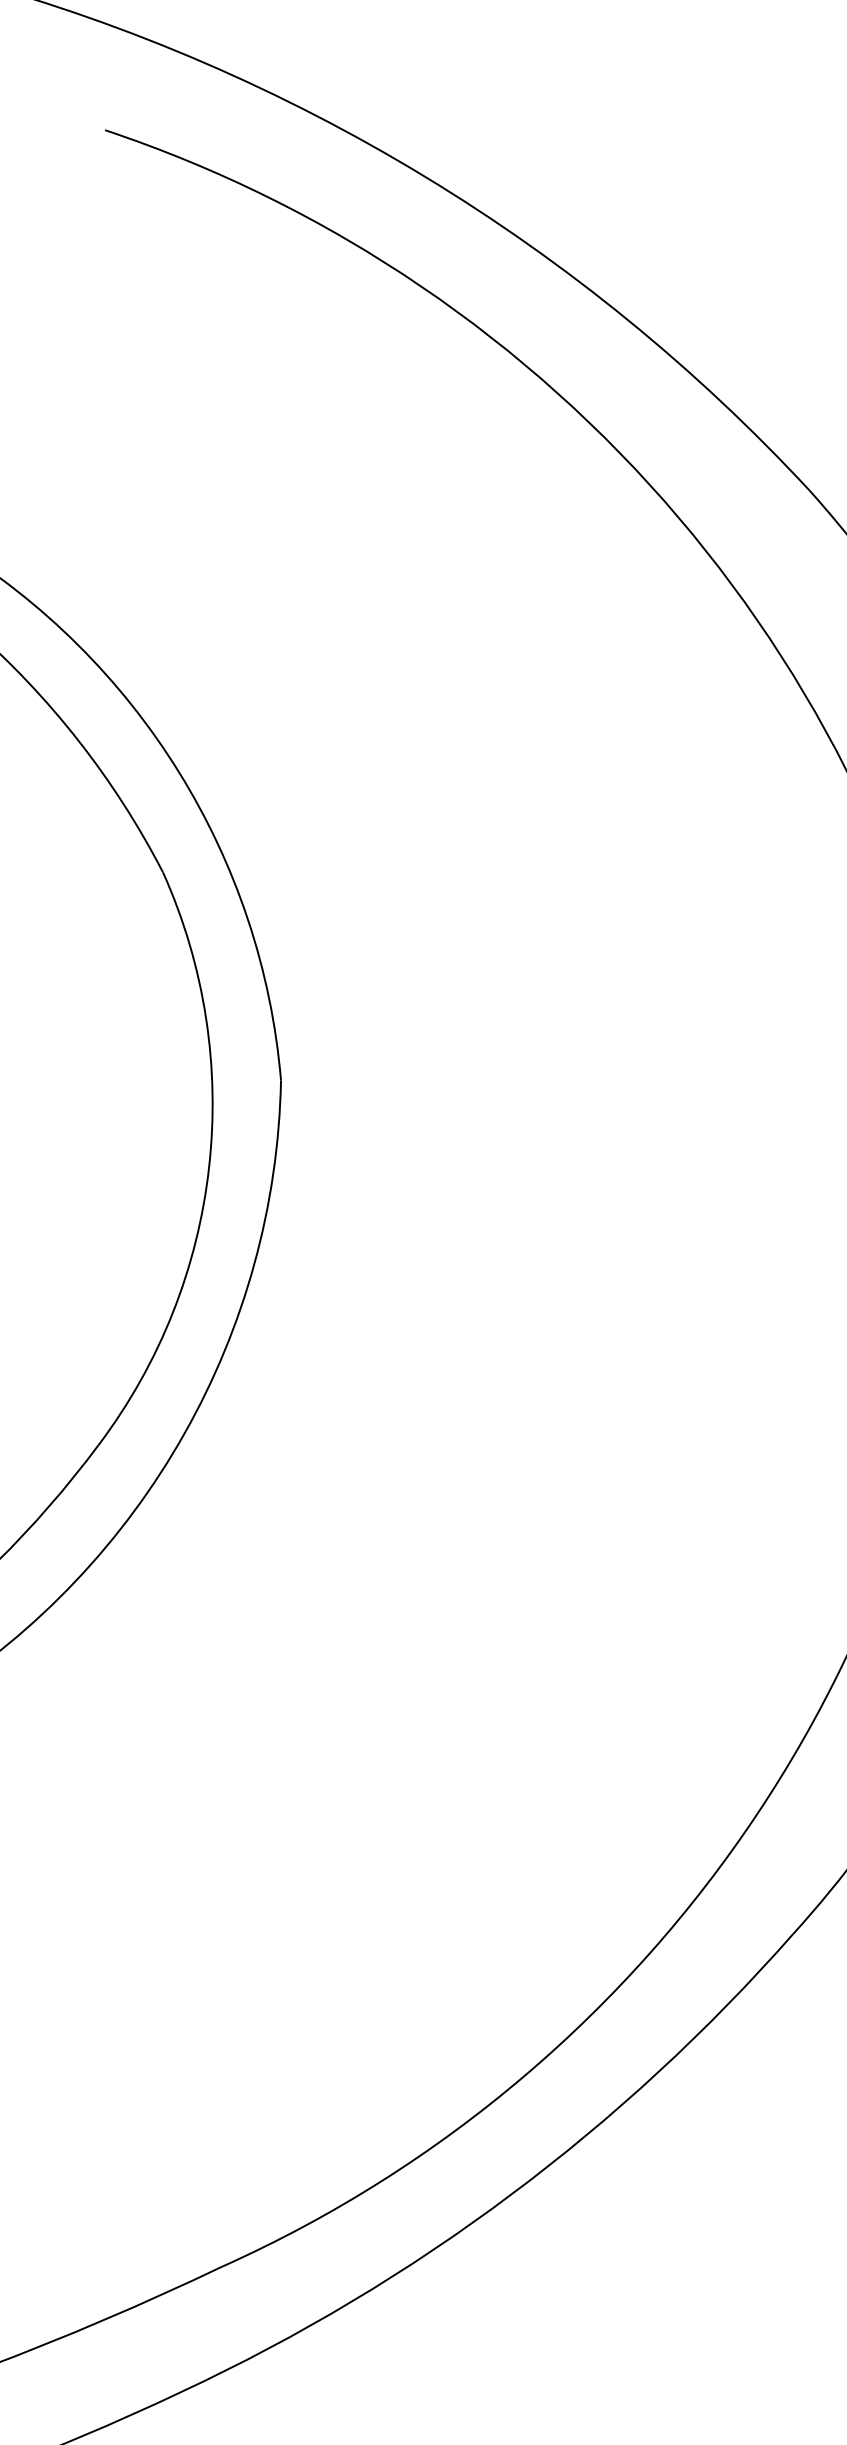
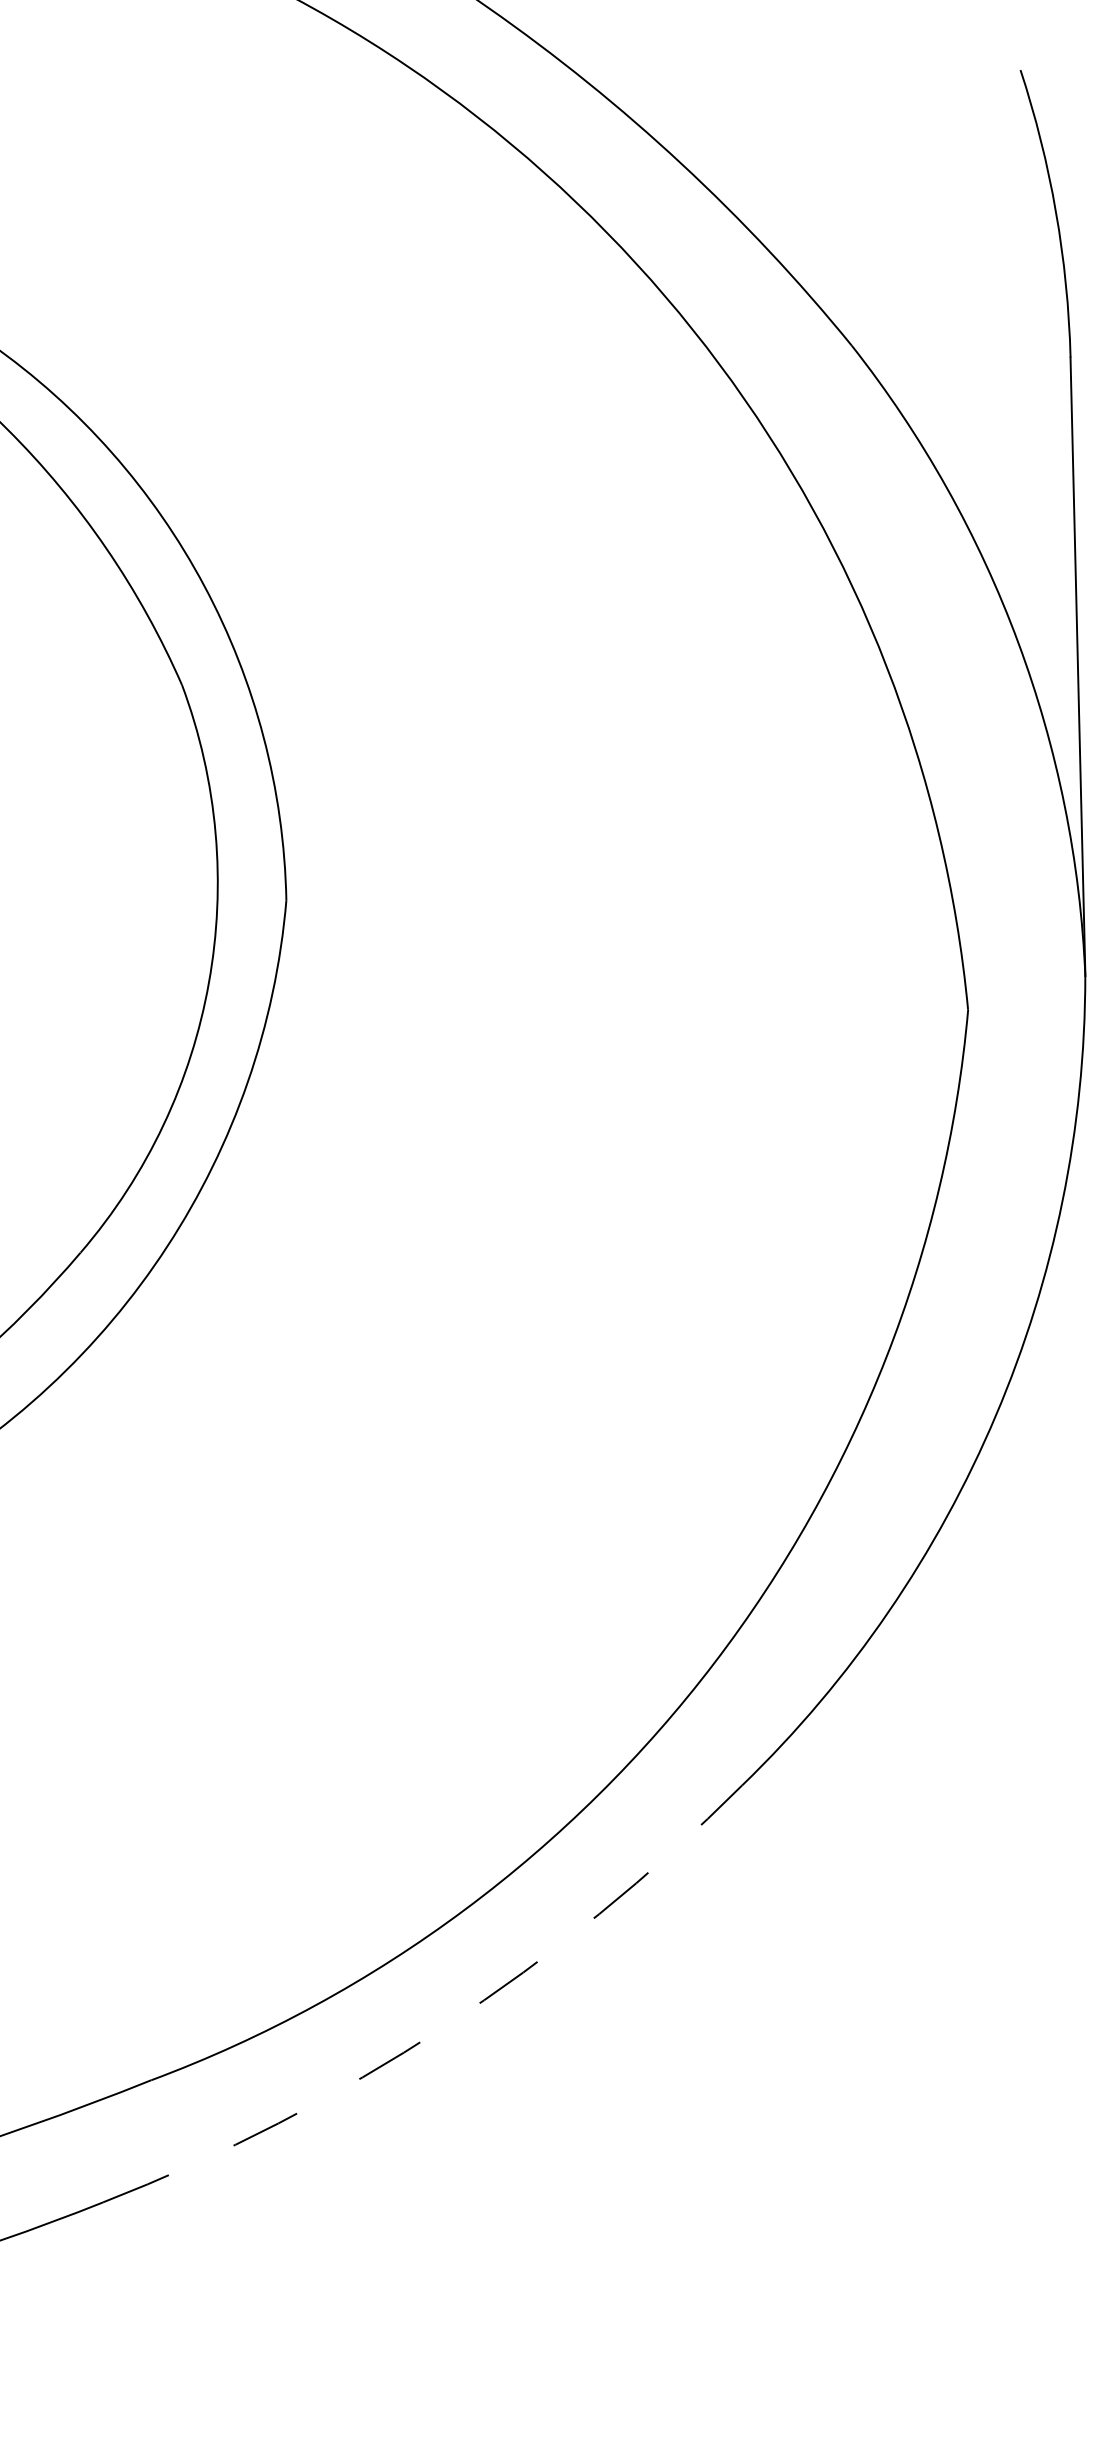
arc: (511, 2194) -> (444, 2026), solid -> dashed

